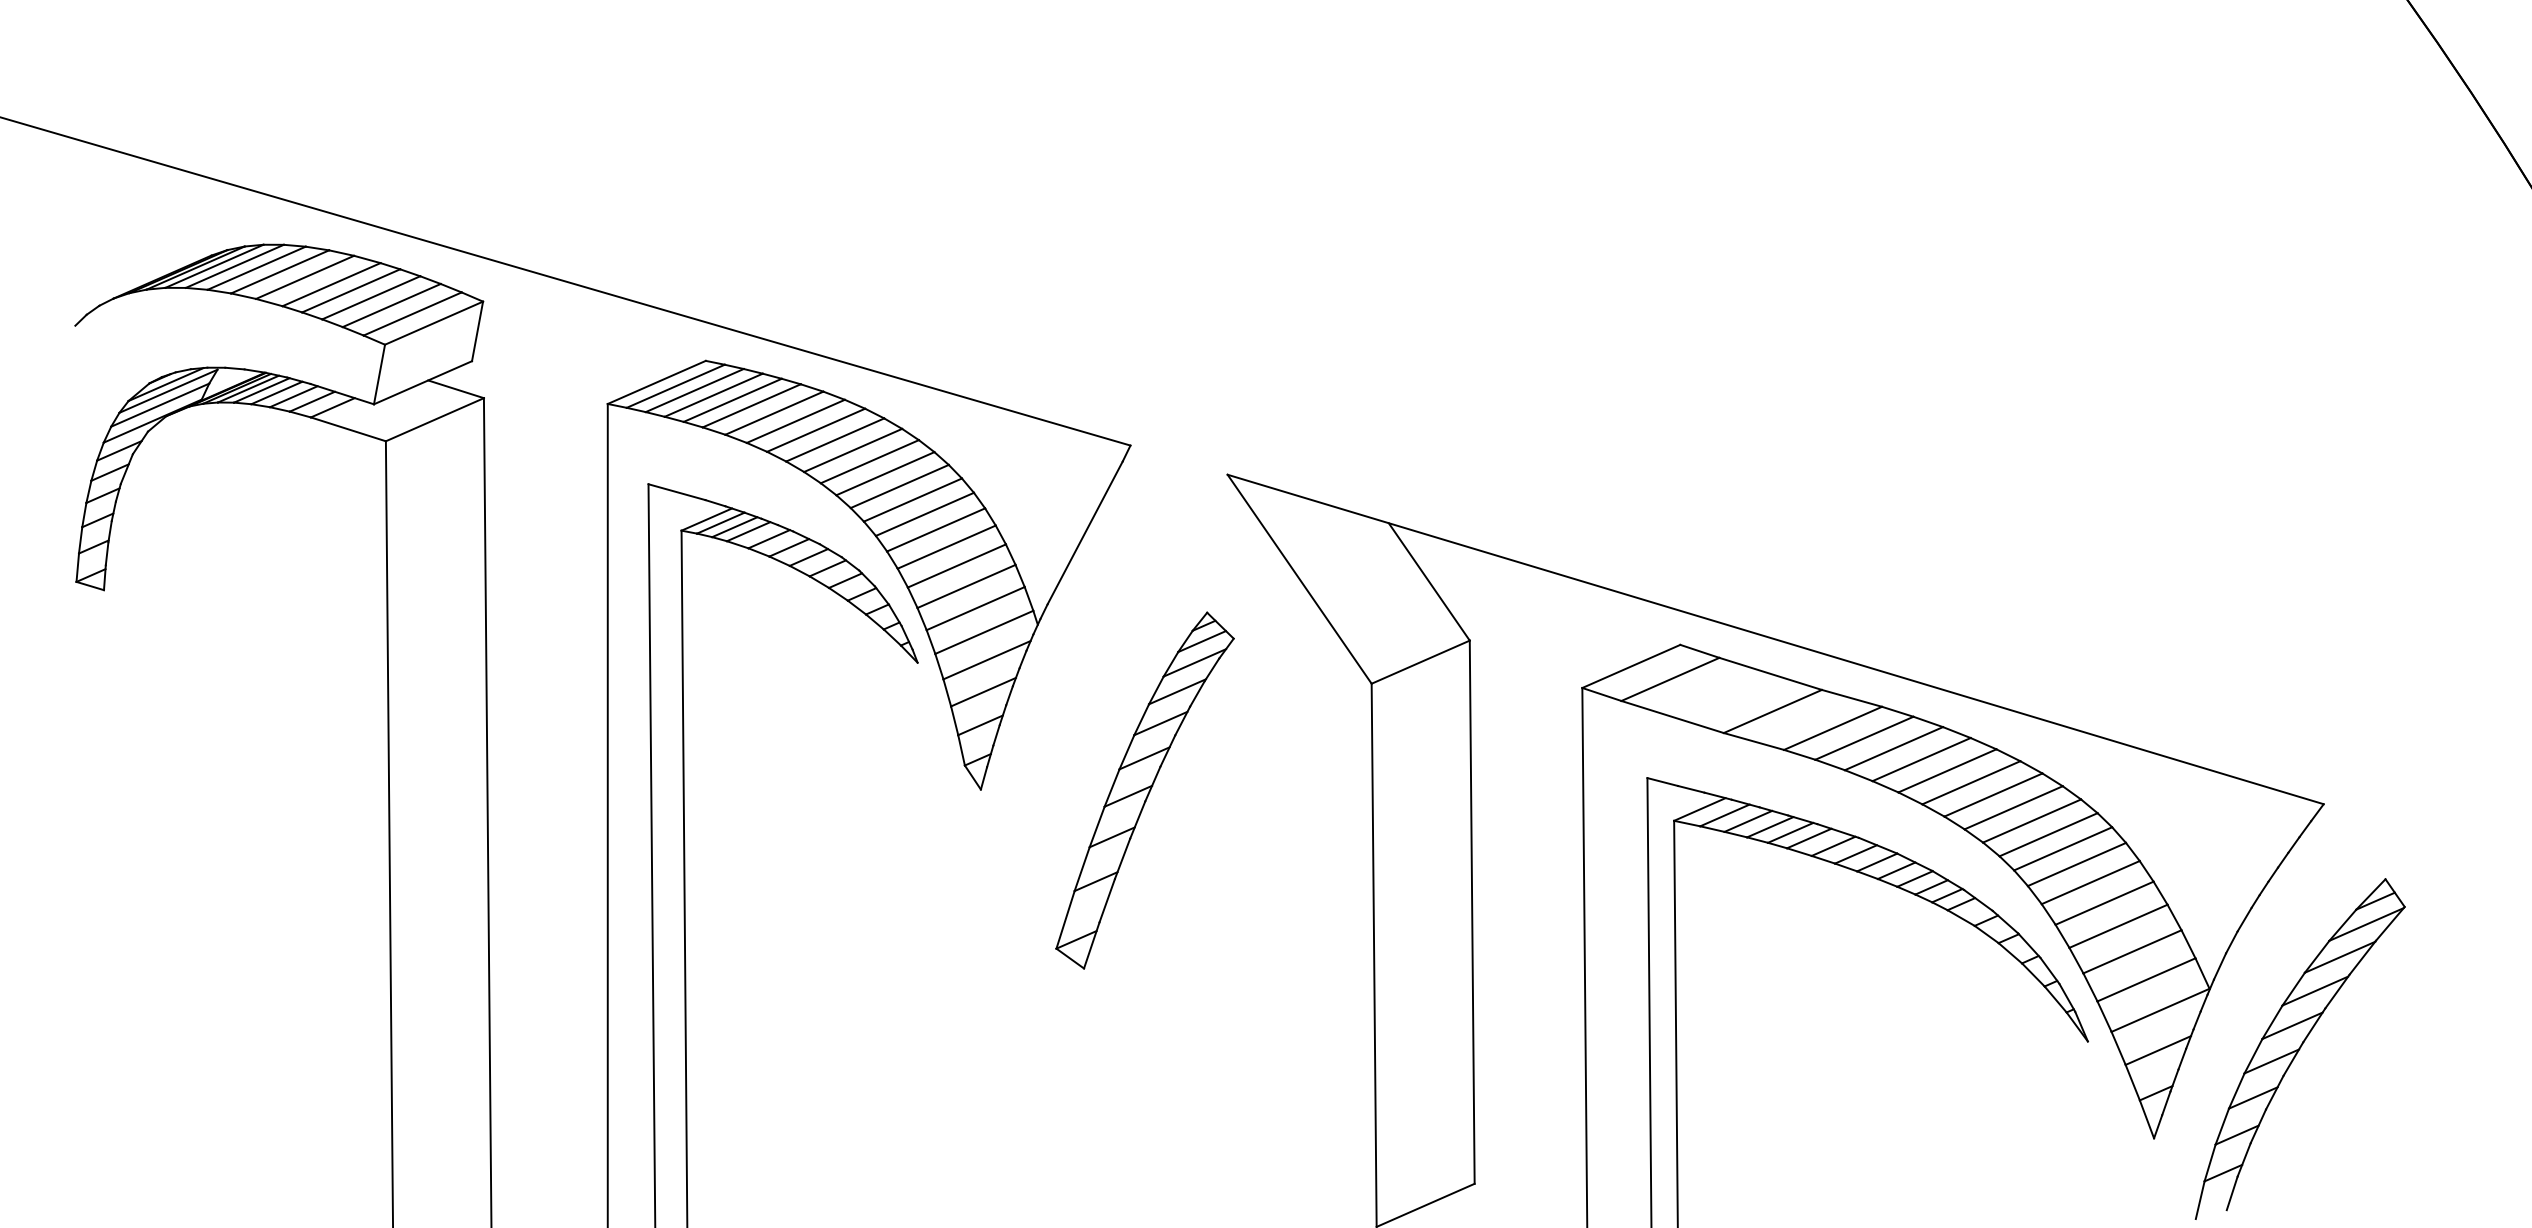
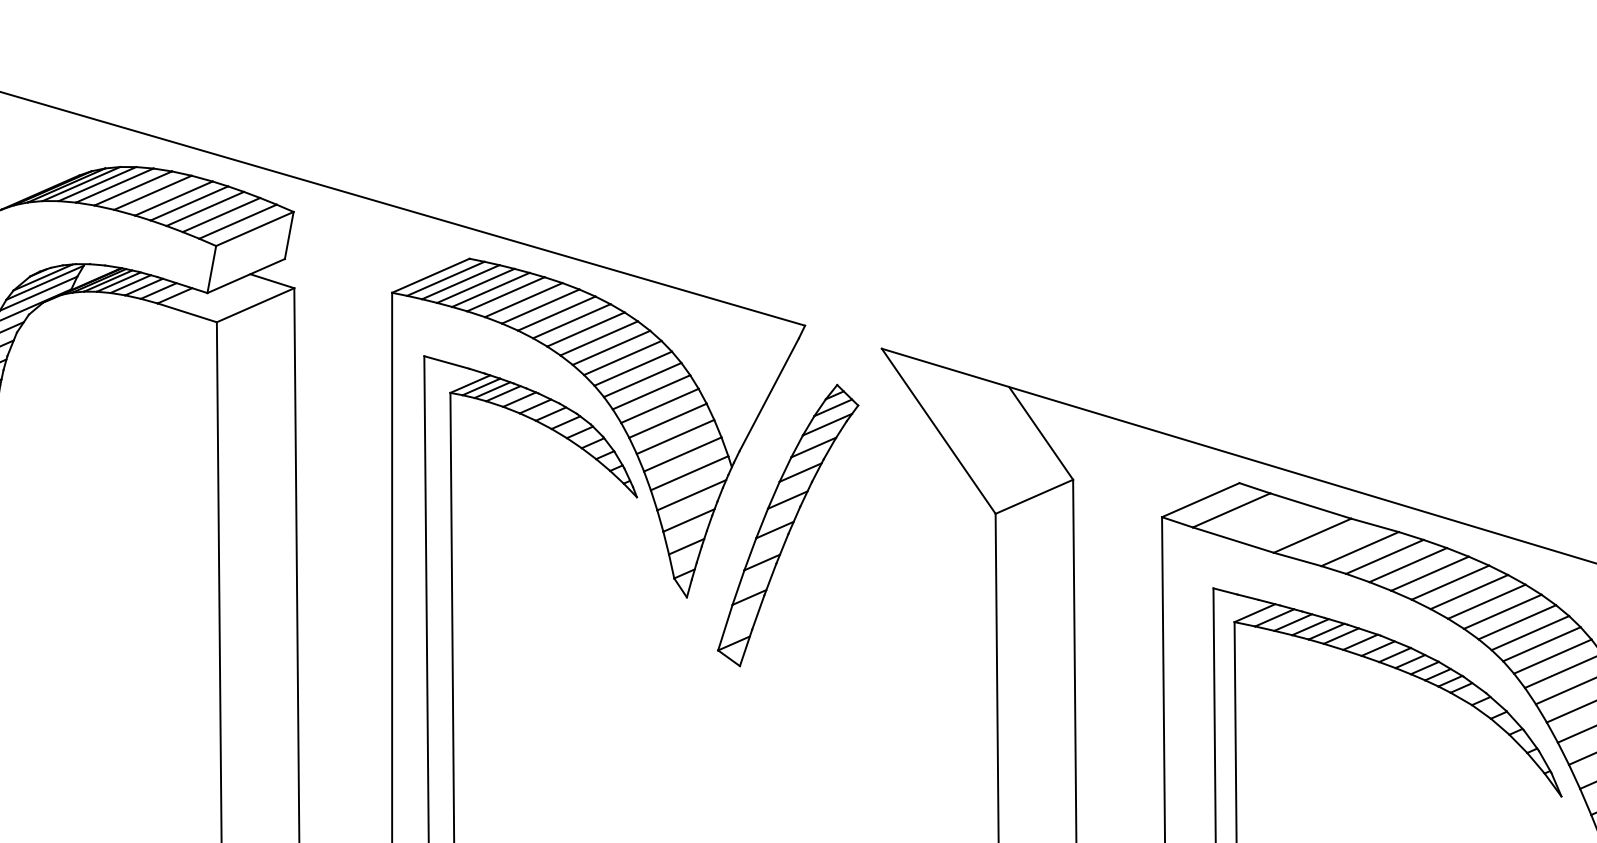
part: (1144, 790) -> (787, 525), moved

